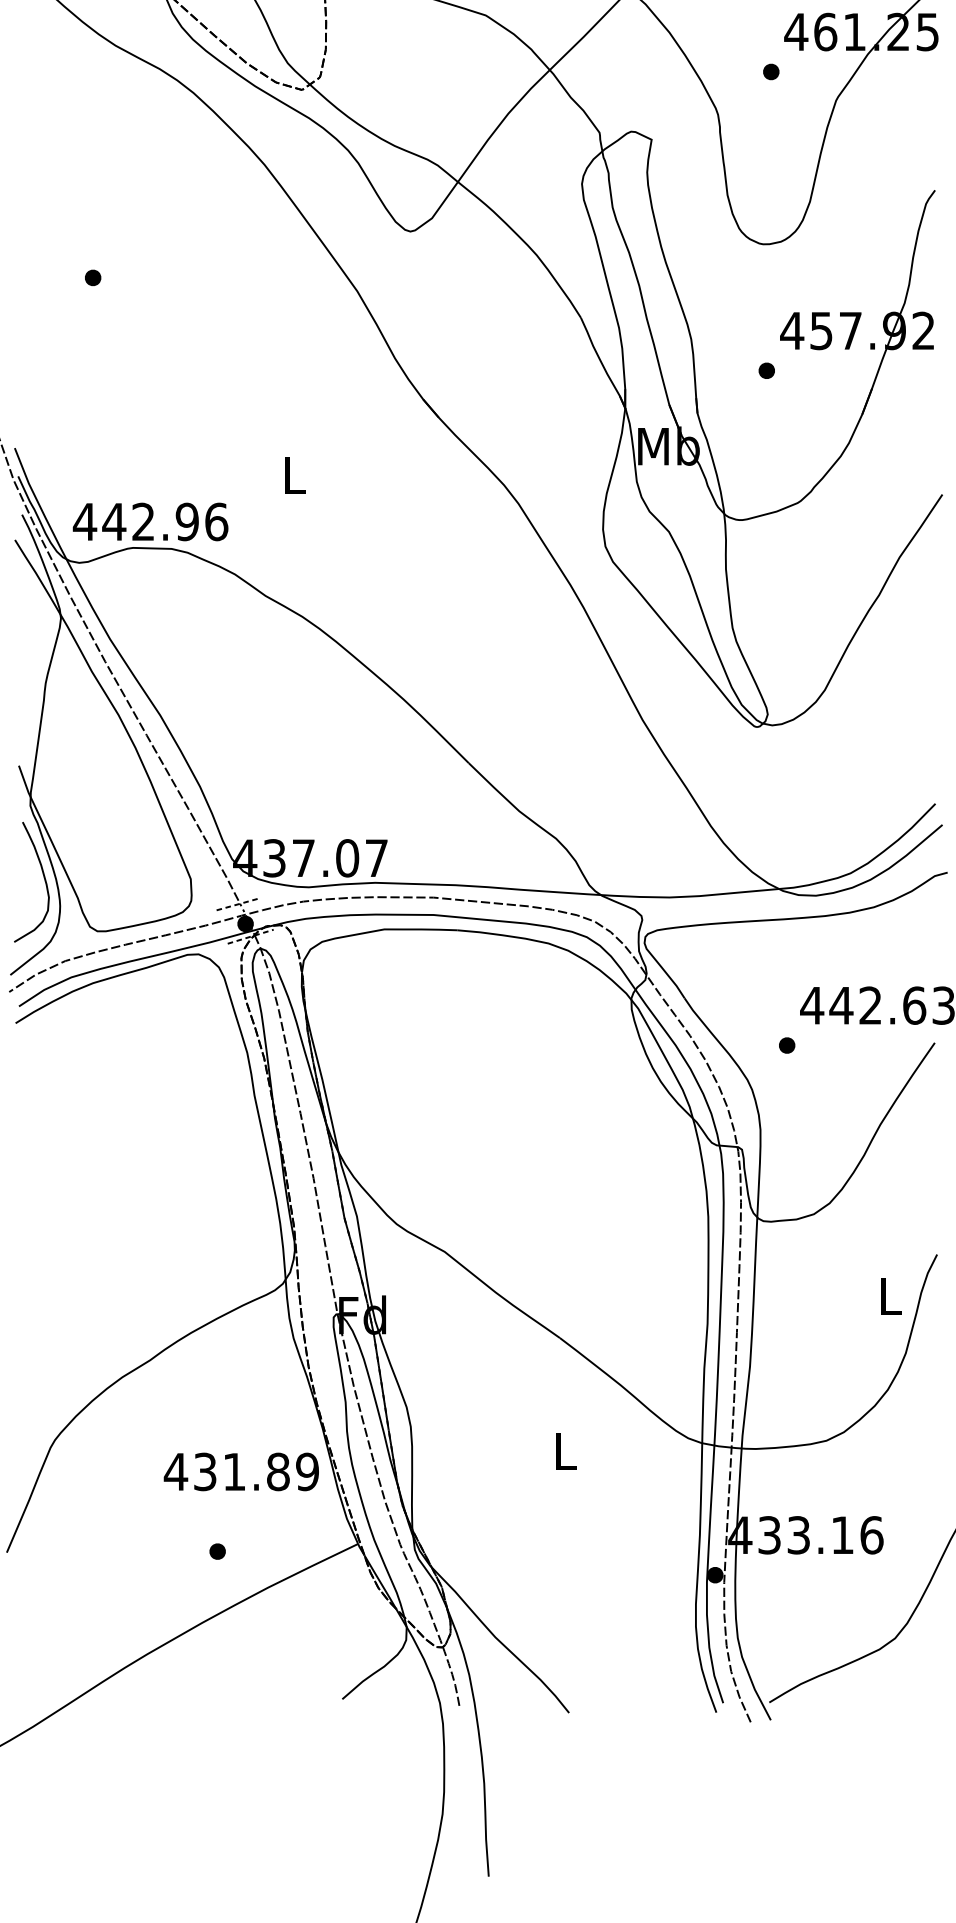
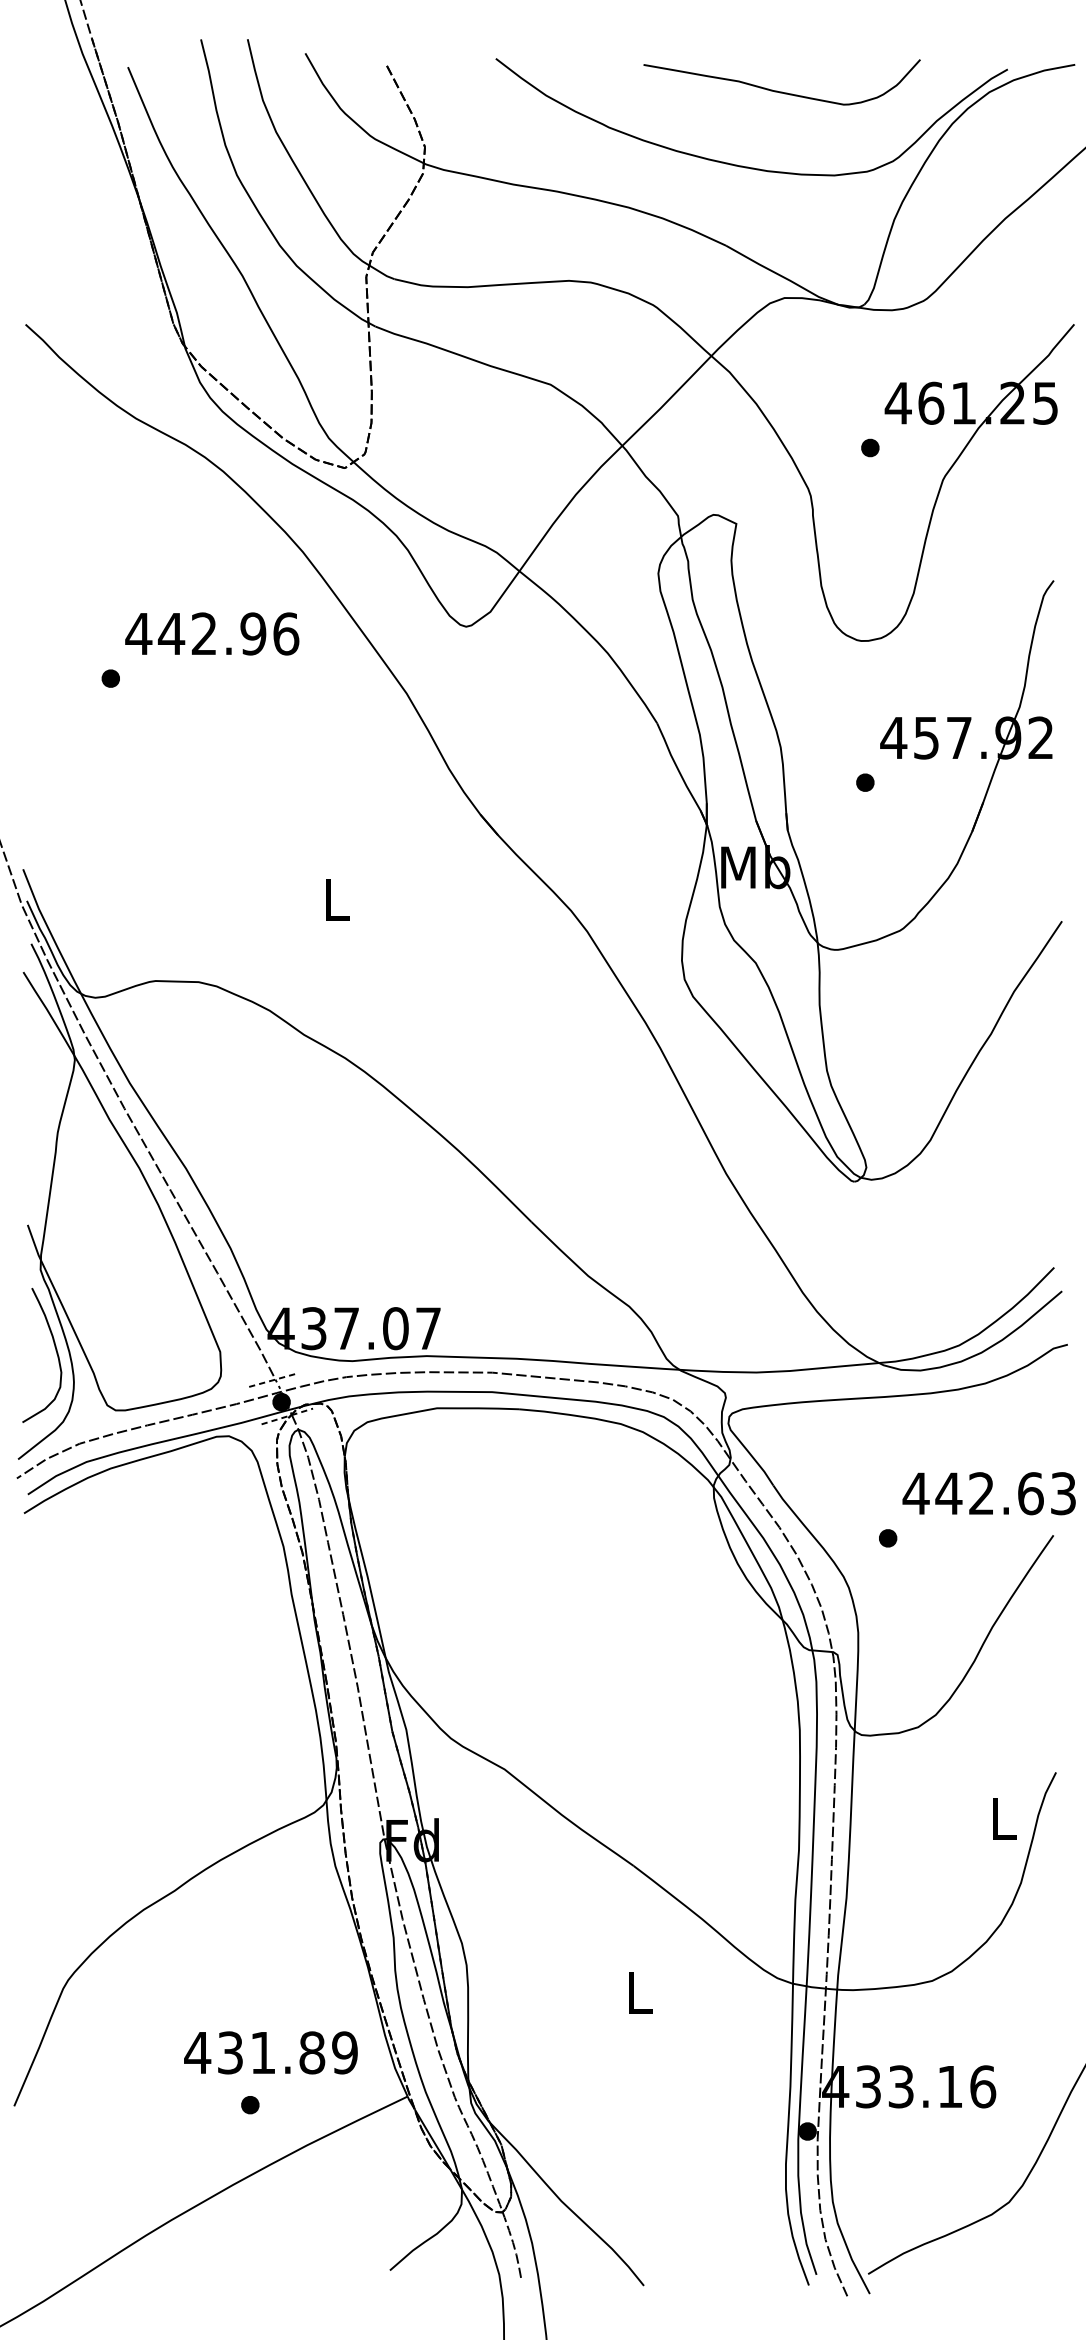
text: (150, 521) -> (212, 633), moved
text: (241, 1471) -> (270, 2052), moved

